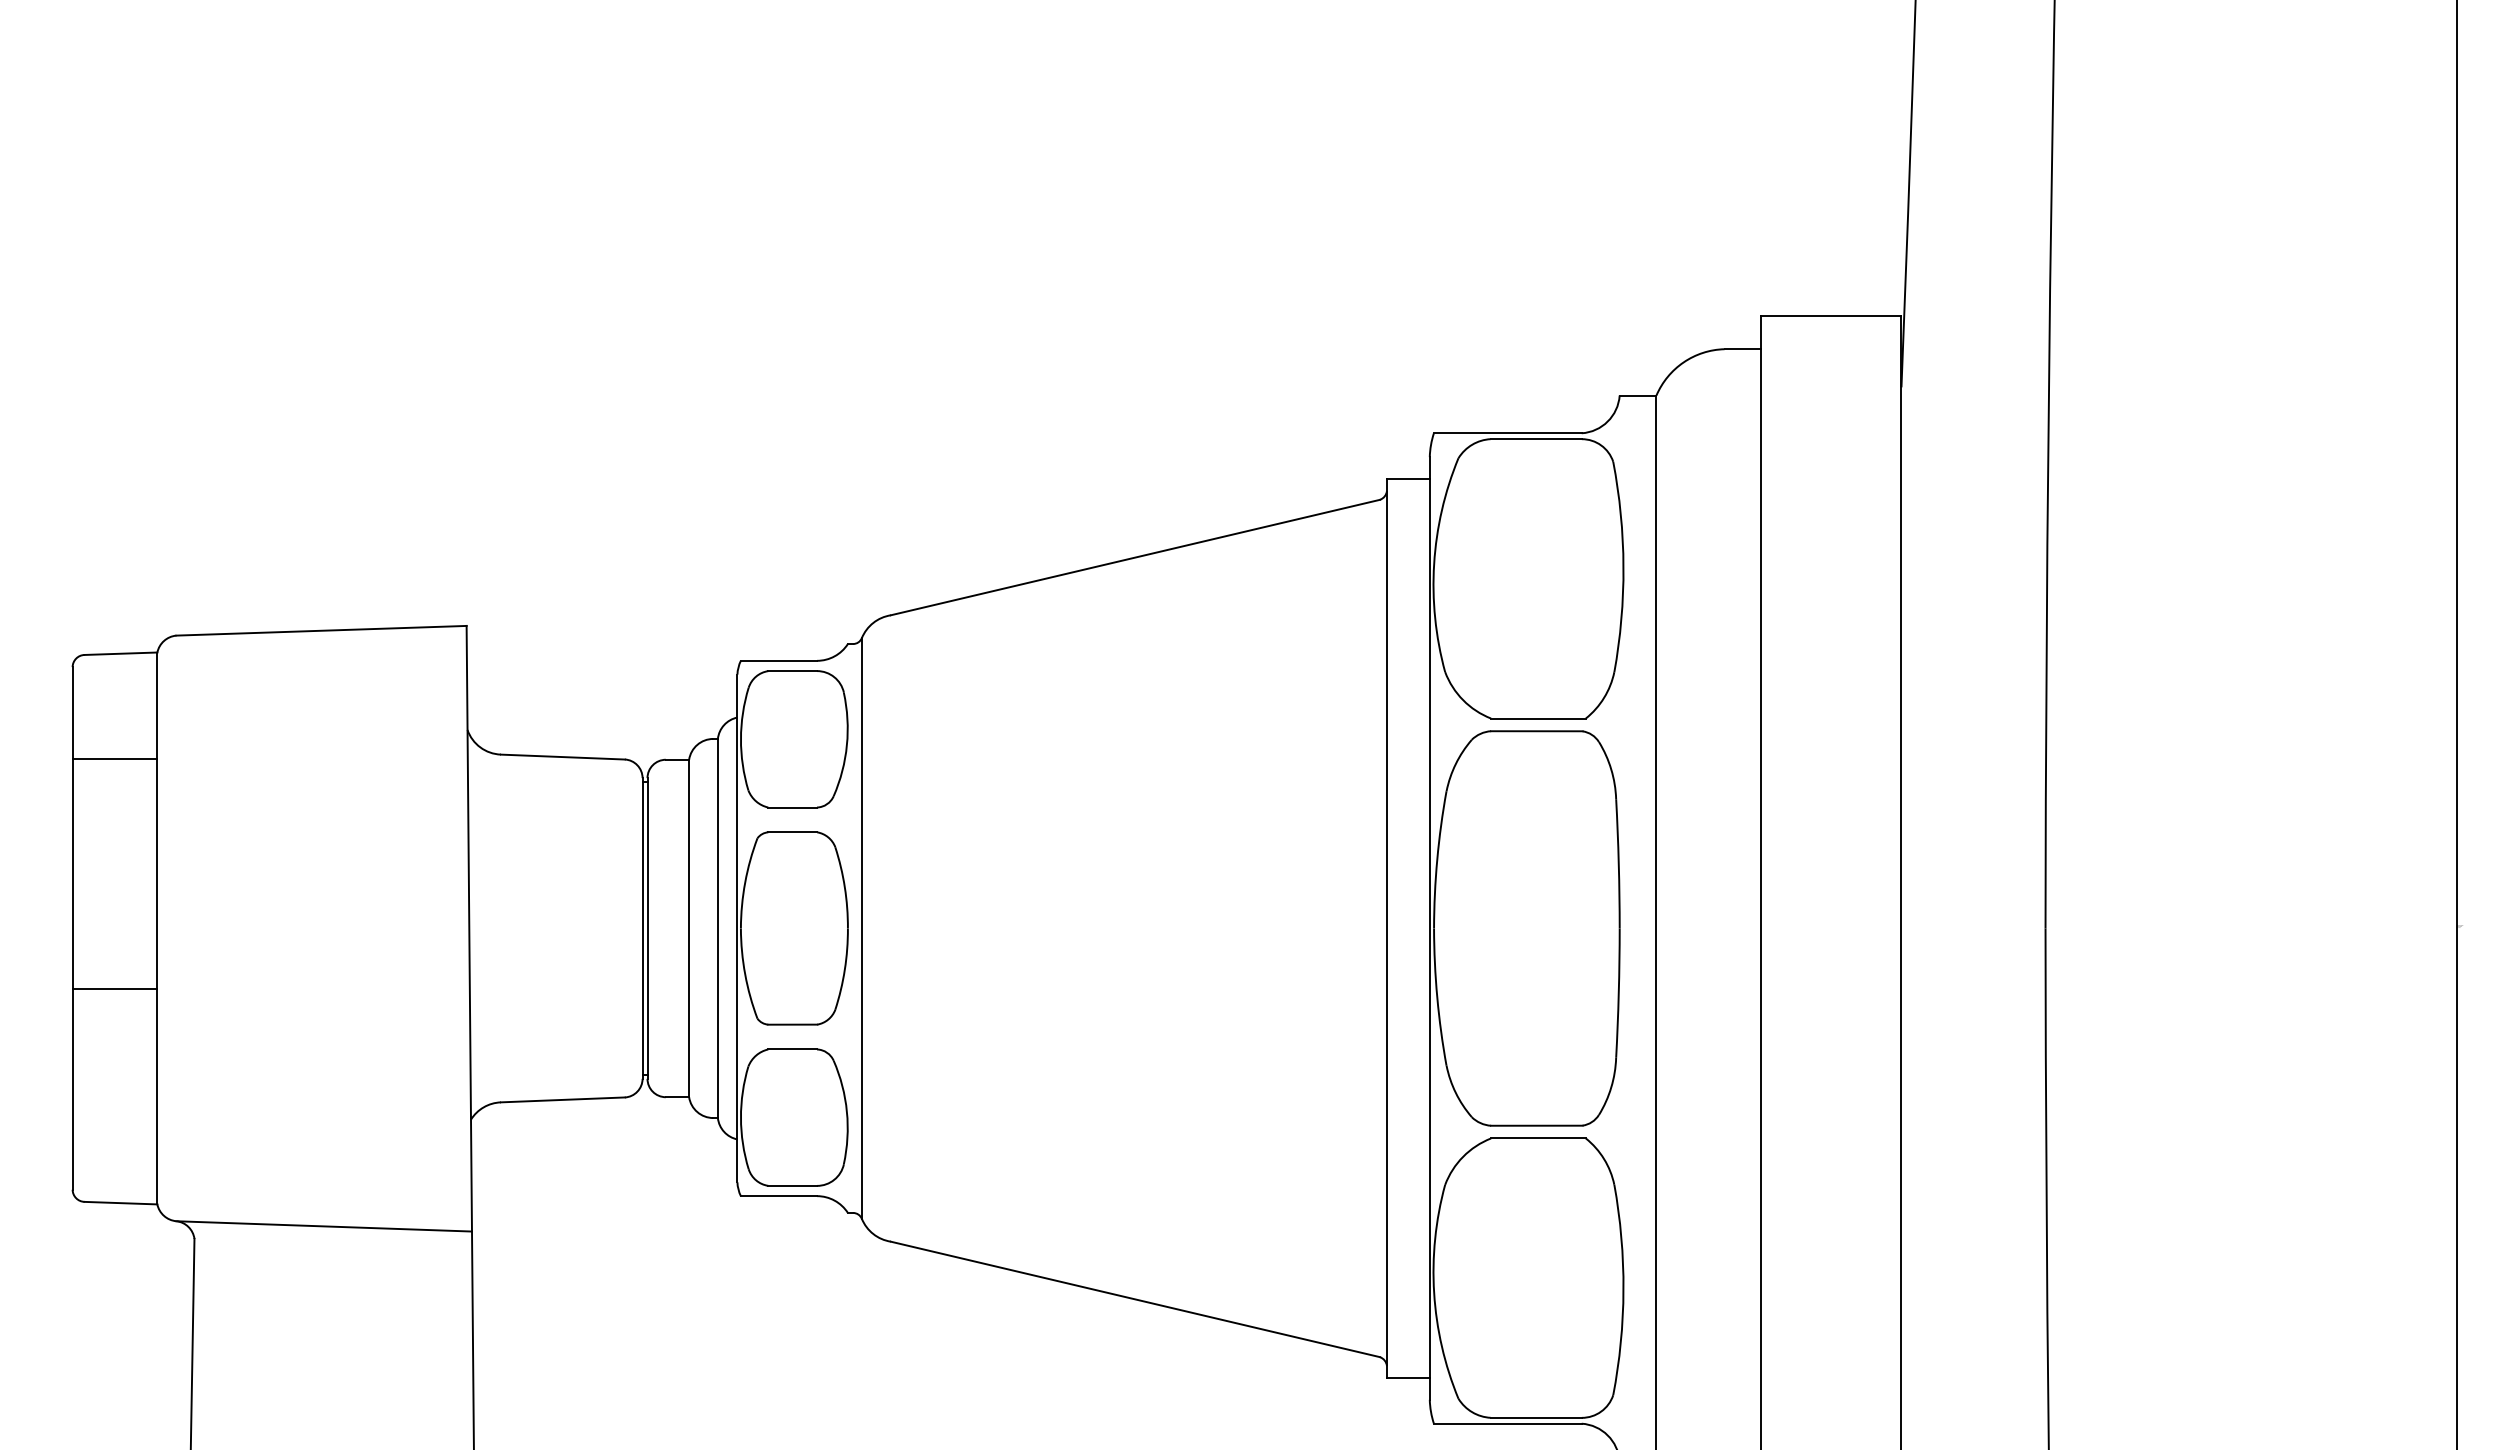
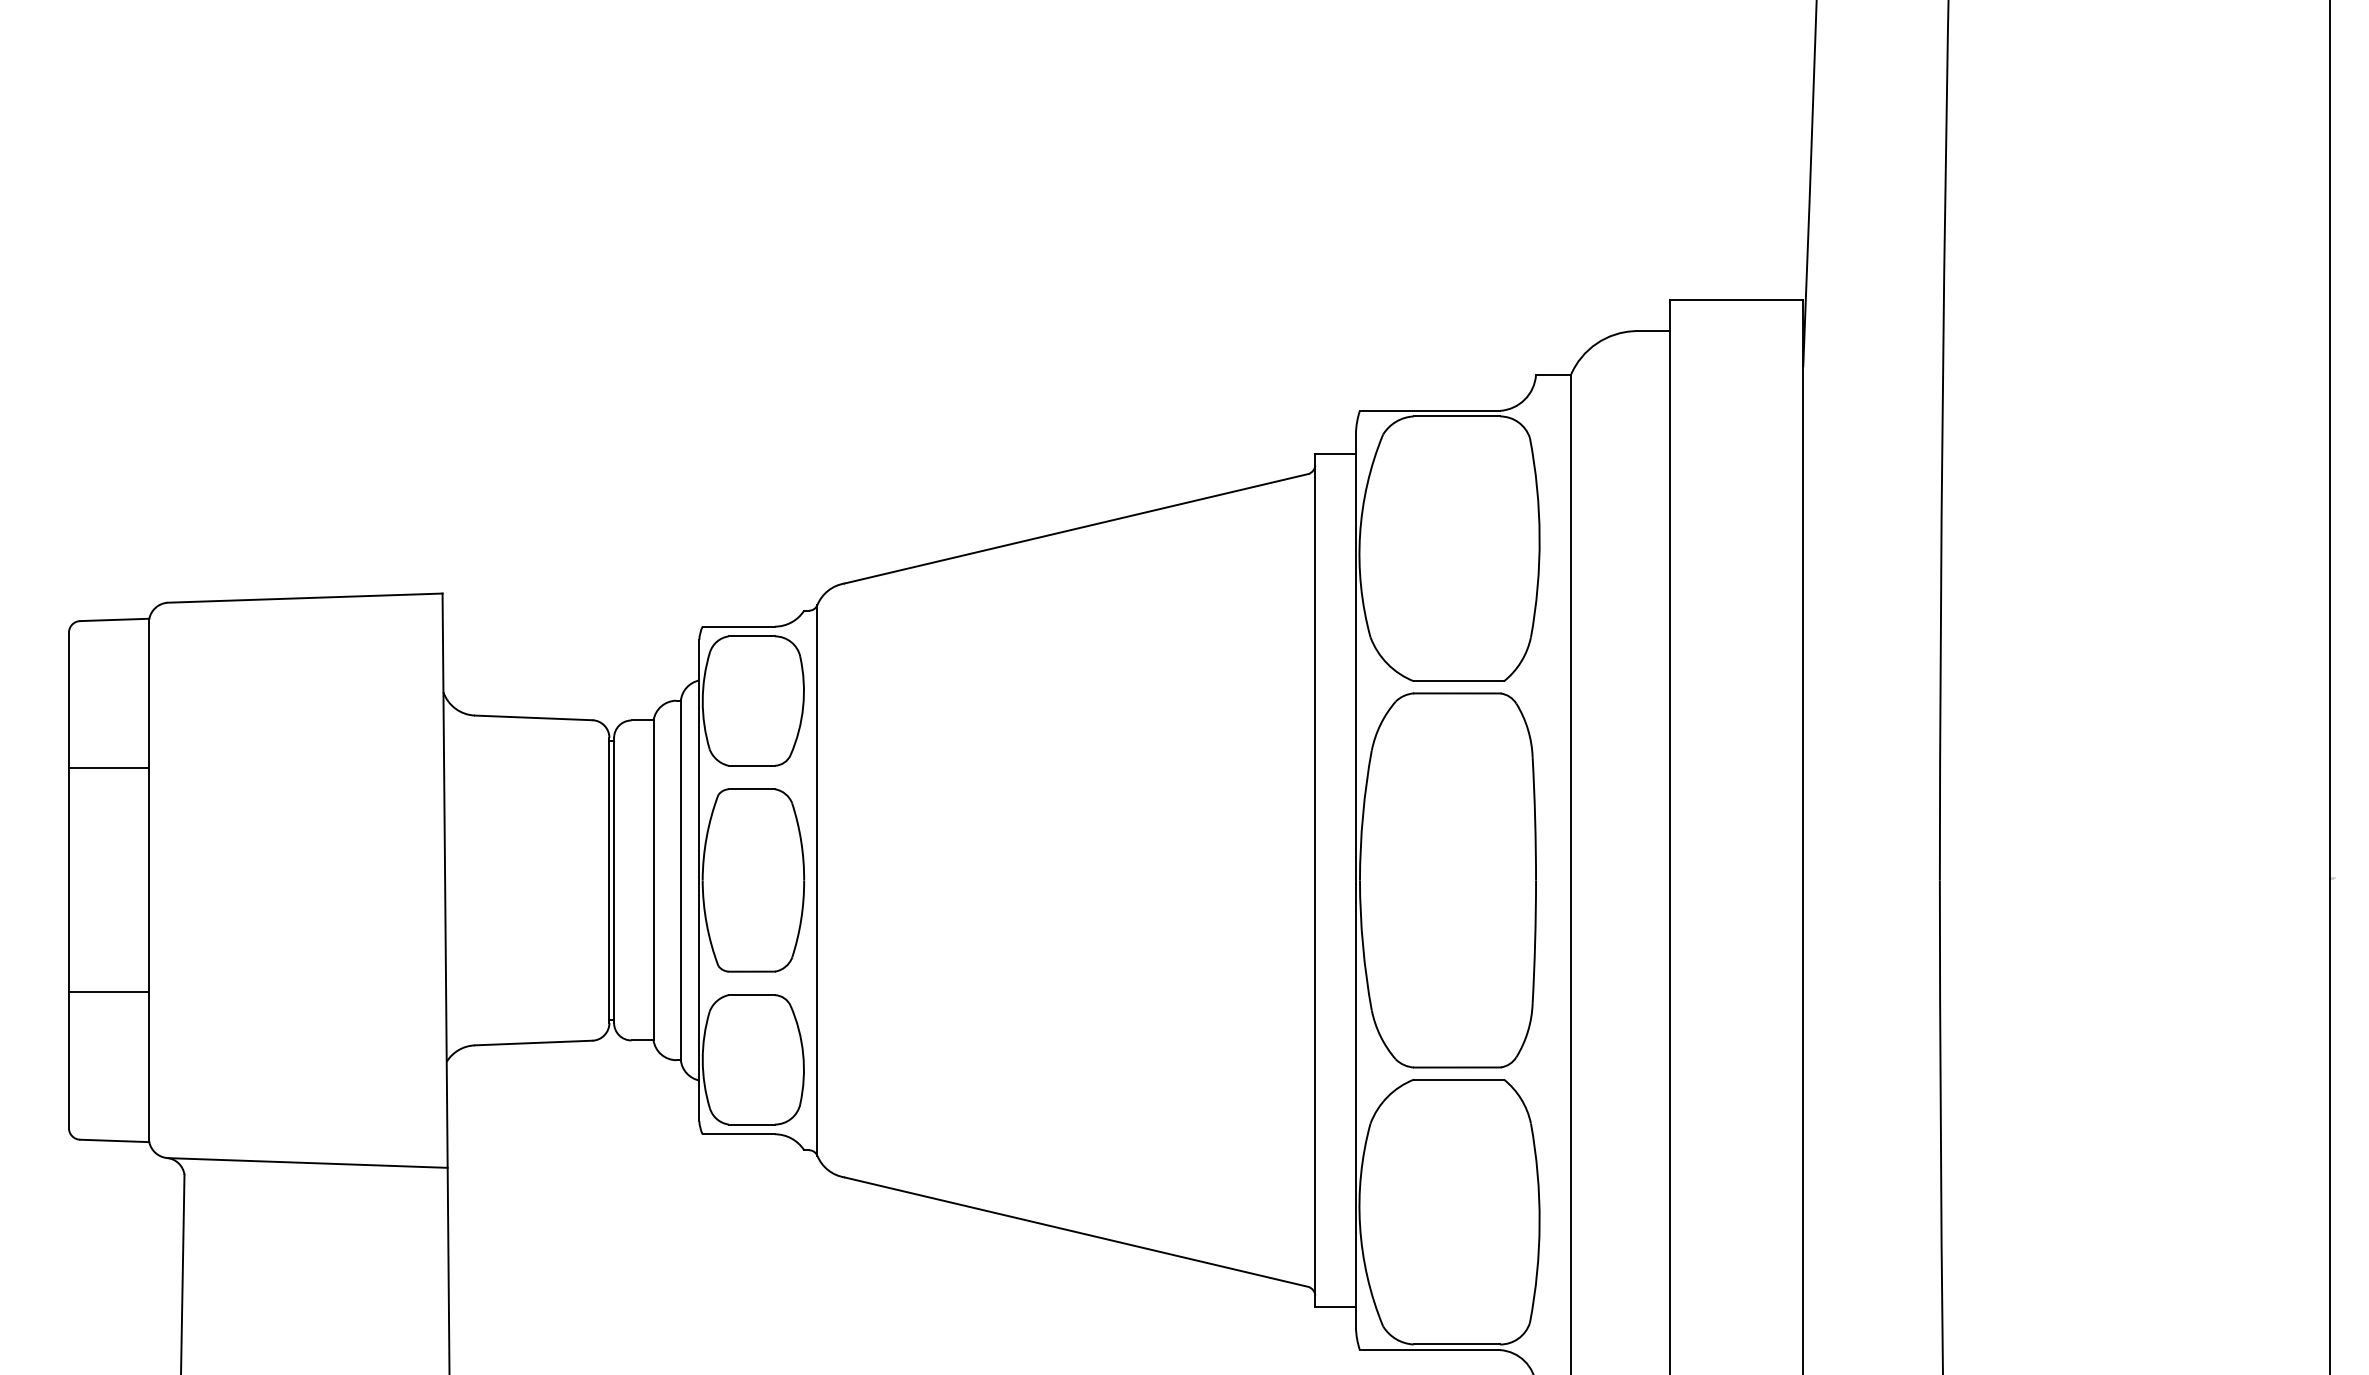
line: (114, 759) -> (108, 768), moved
line: (114, 988) -> (108, 992), moved

